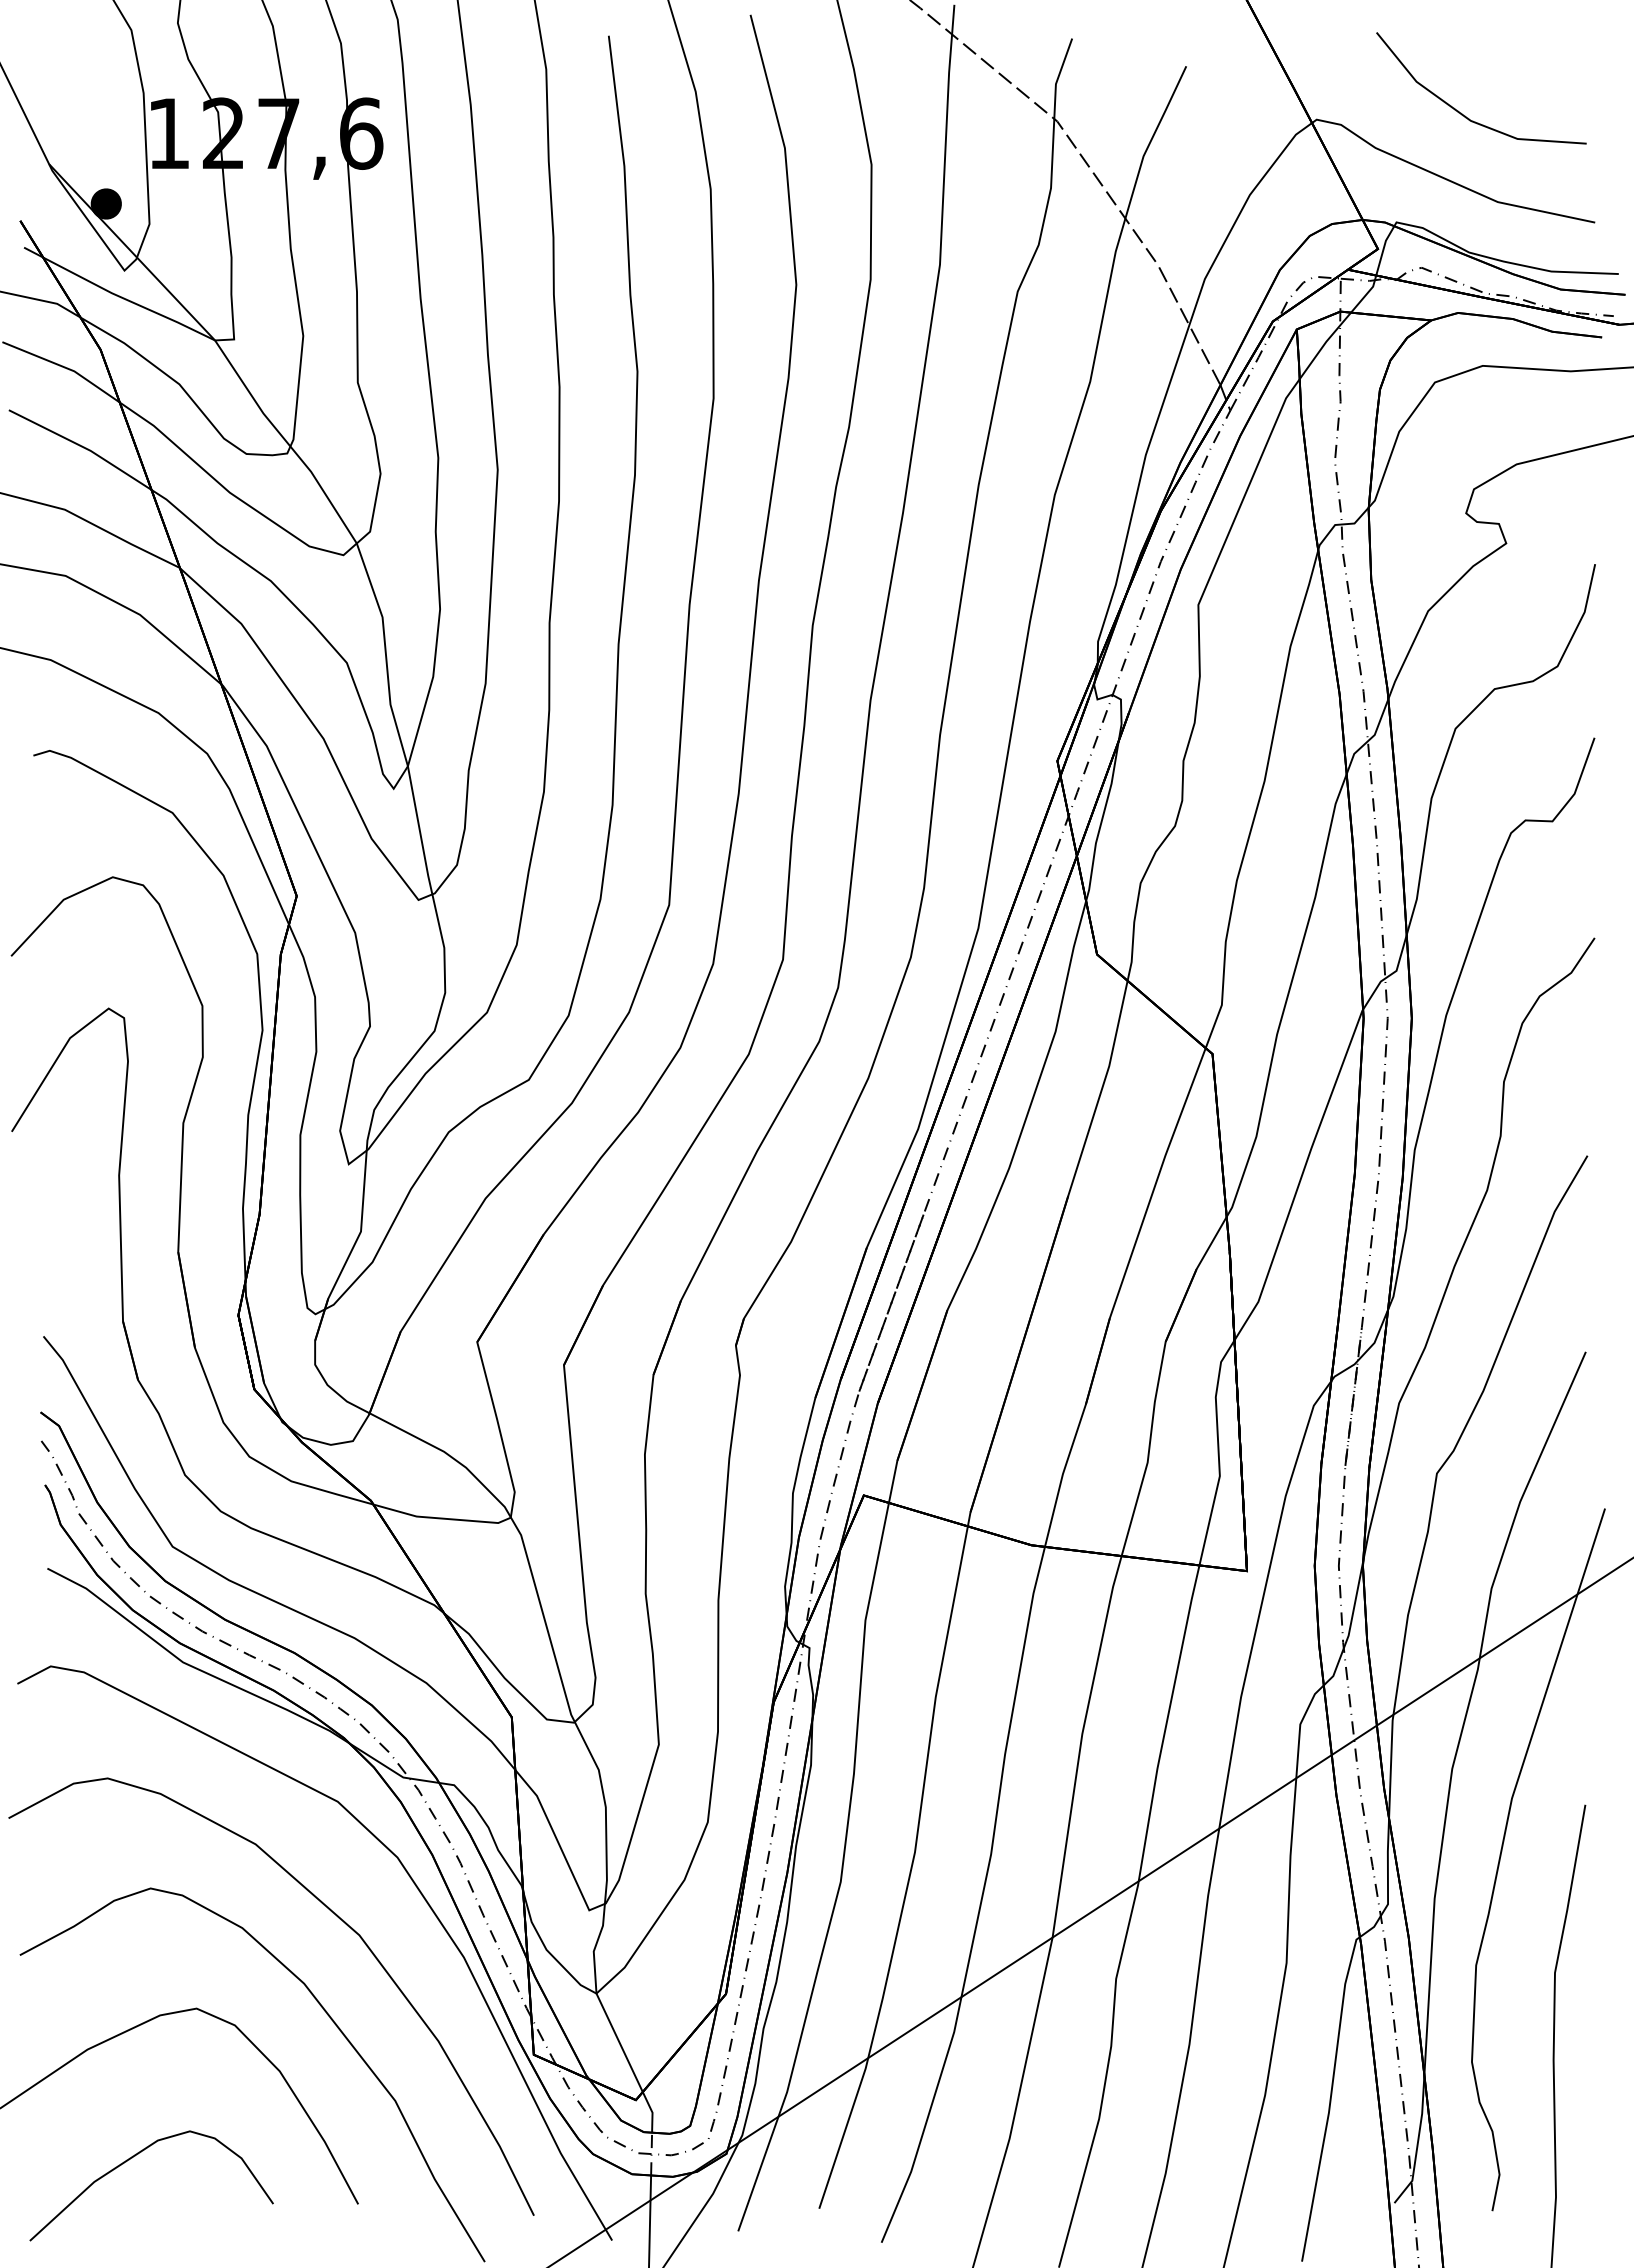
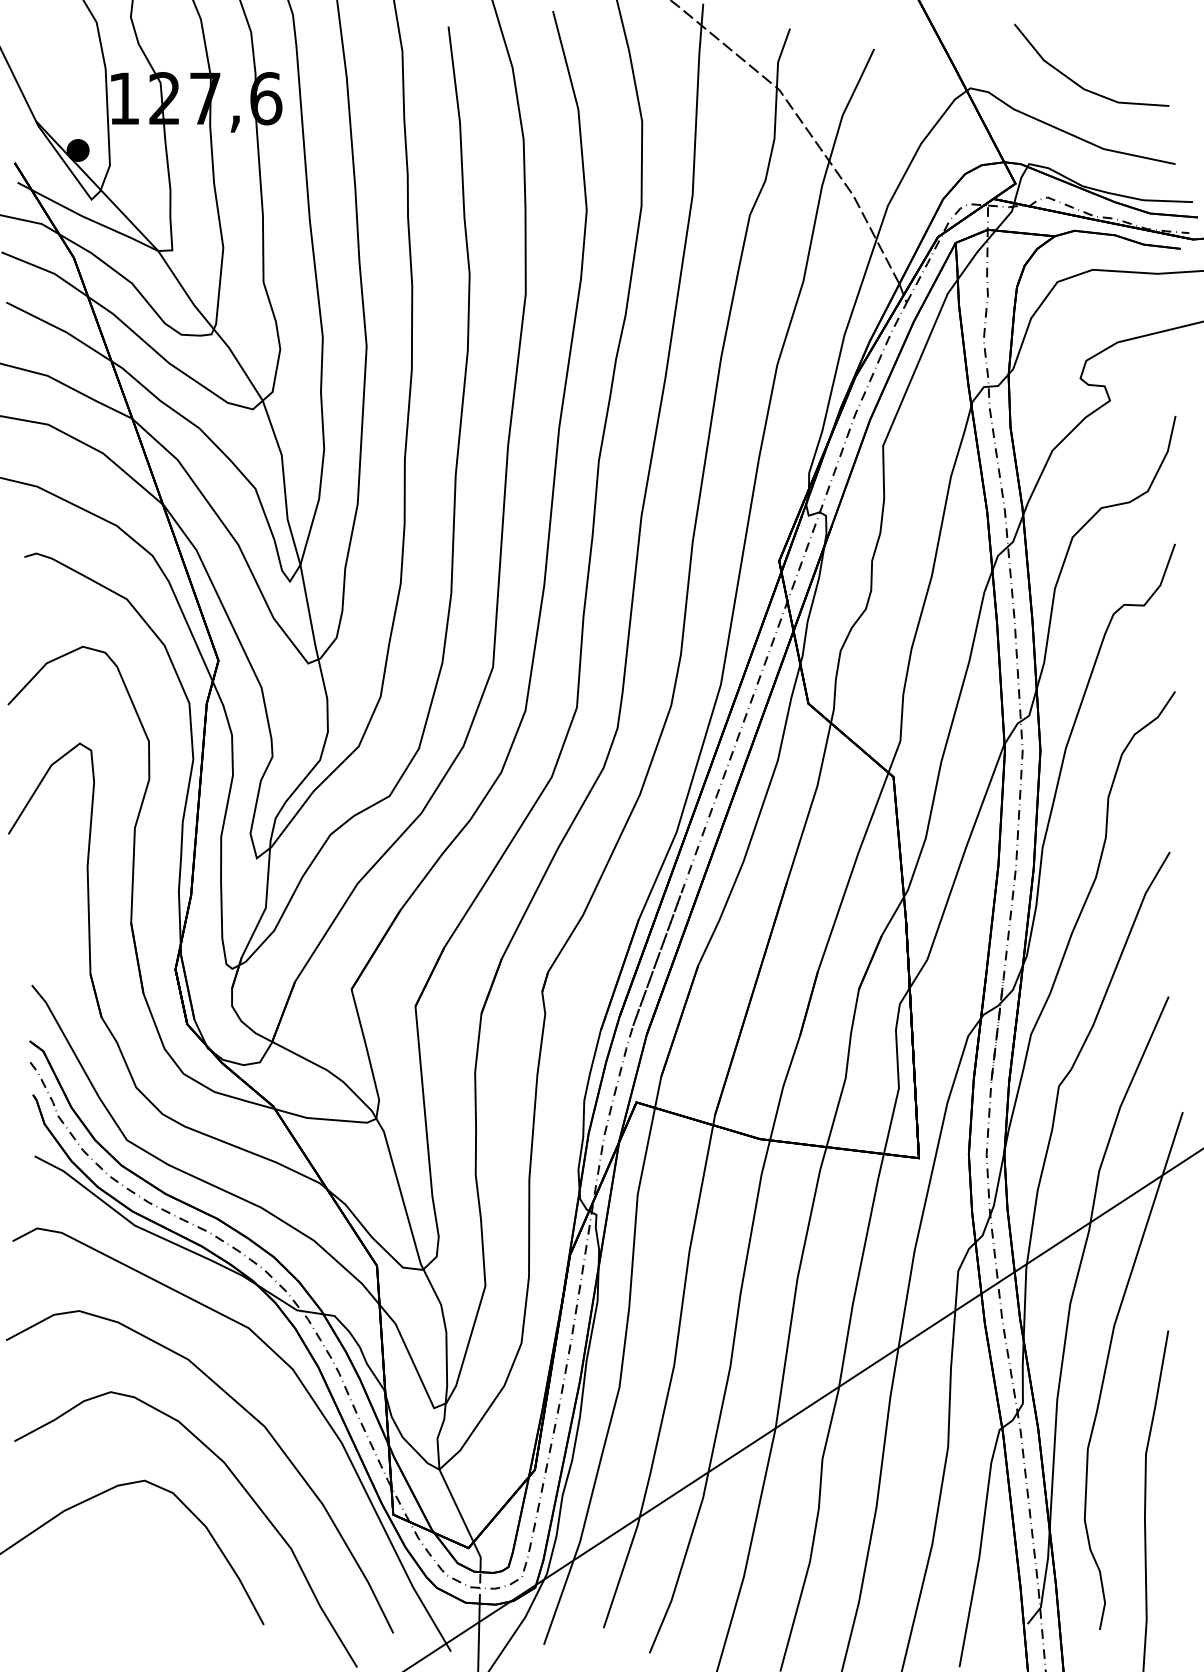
curve: (132, 2158) -> (97, 1591), removed

